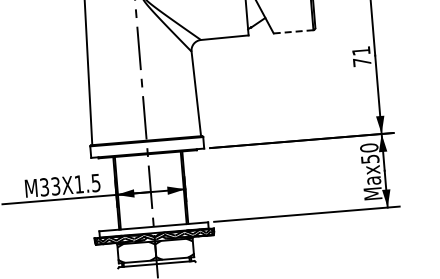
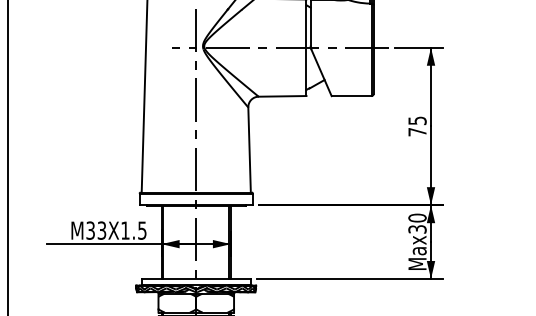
line: (293, 32) -> (351, 96), dashed -> solid
text: (361, 50) -> (417, 120), 71 -> 75
text: (369, 159) -> (416, 229), Max50 -> Max30

